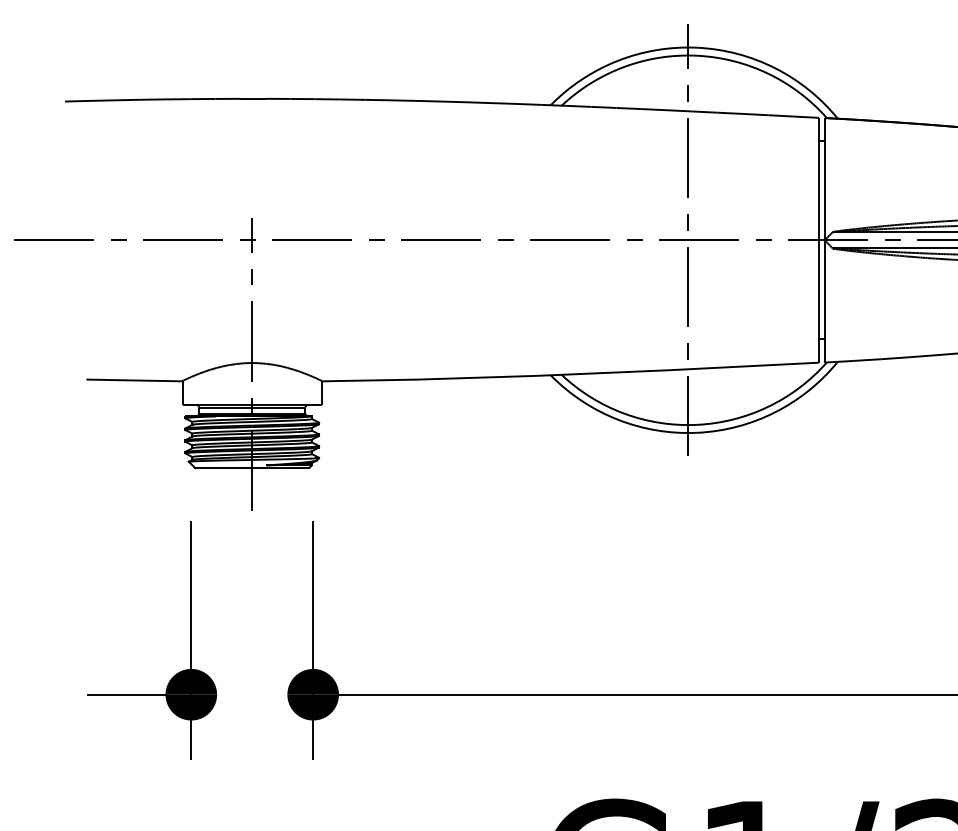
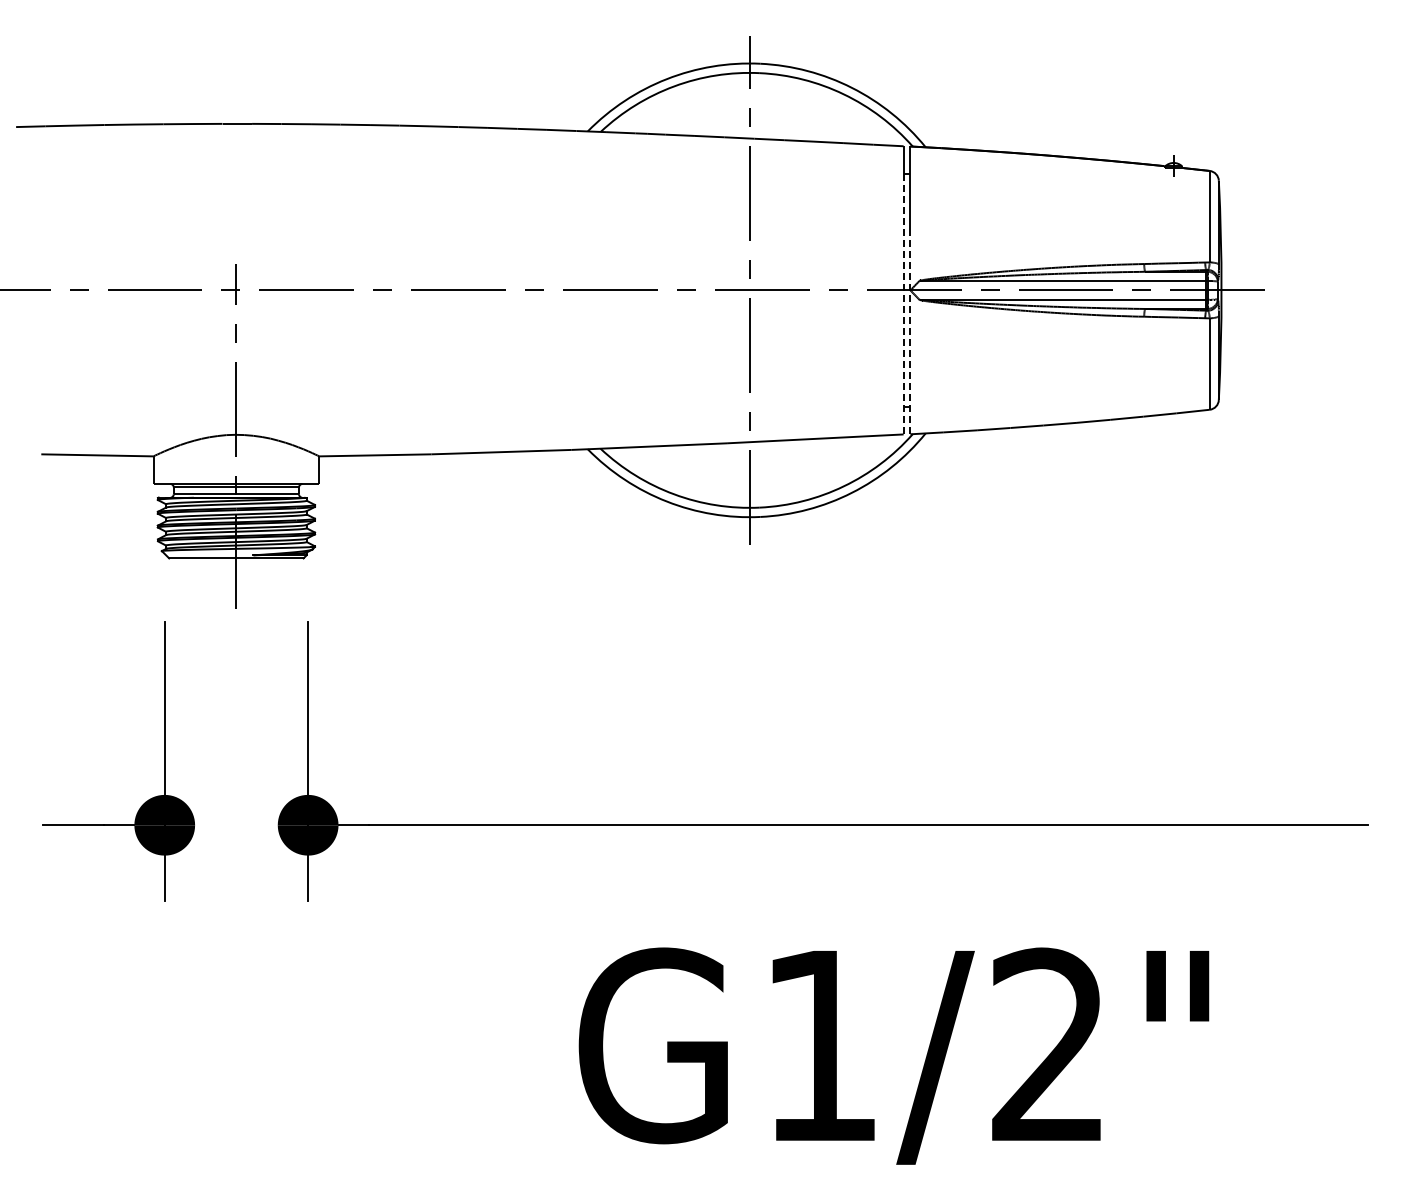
line: (818, 252) -> (903, 304), solid -> dashed
line: (824, 275) -> (910, 331), solid -> dashed

